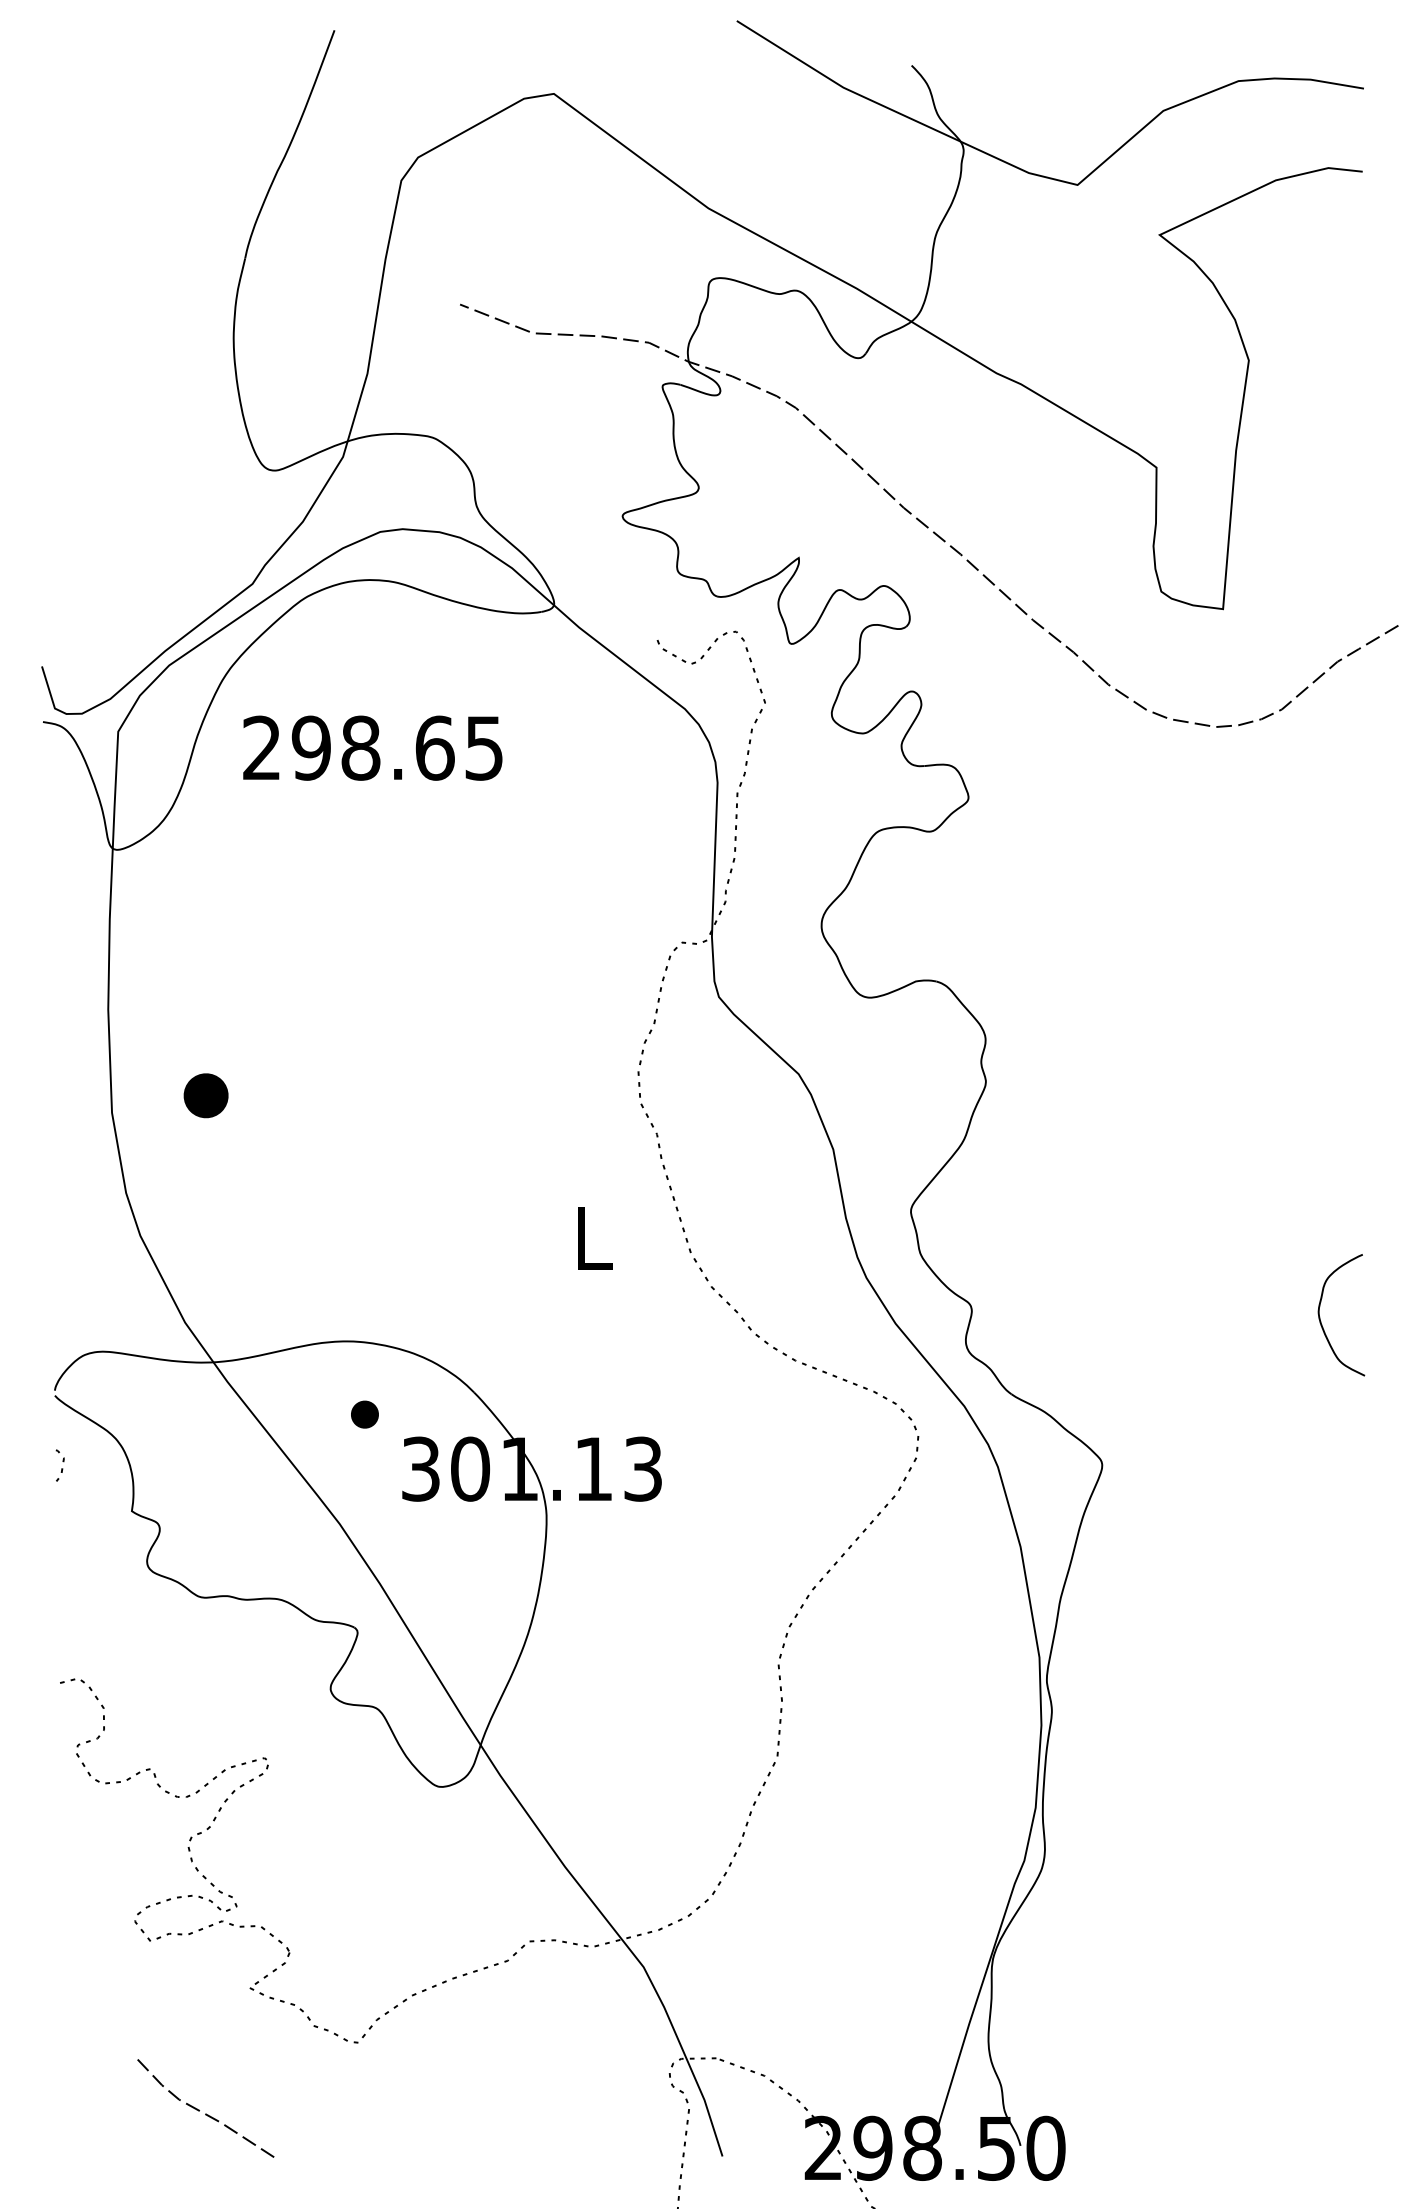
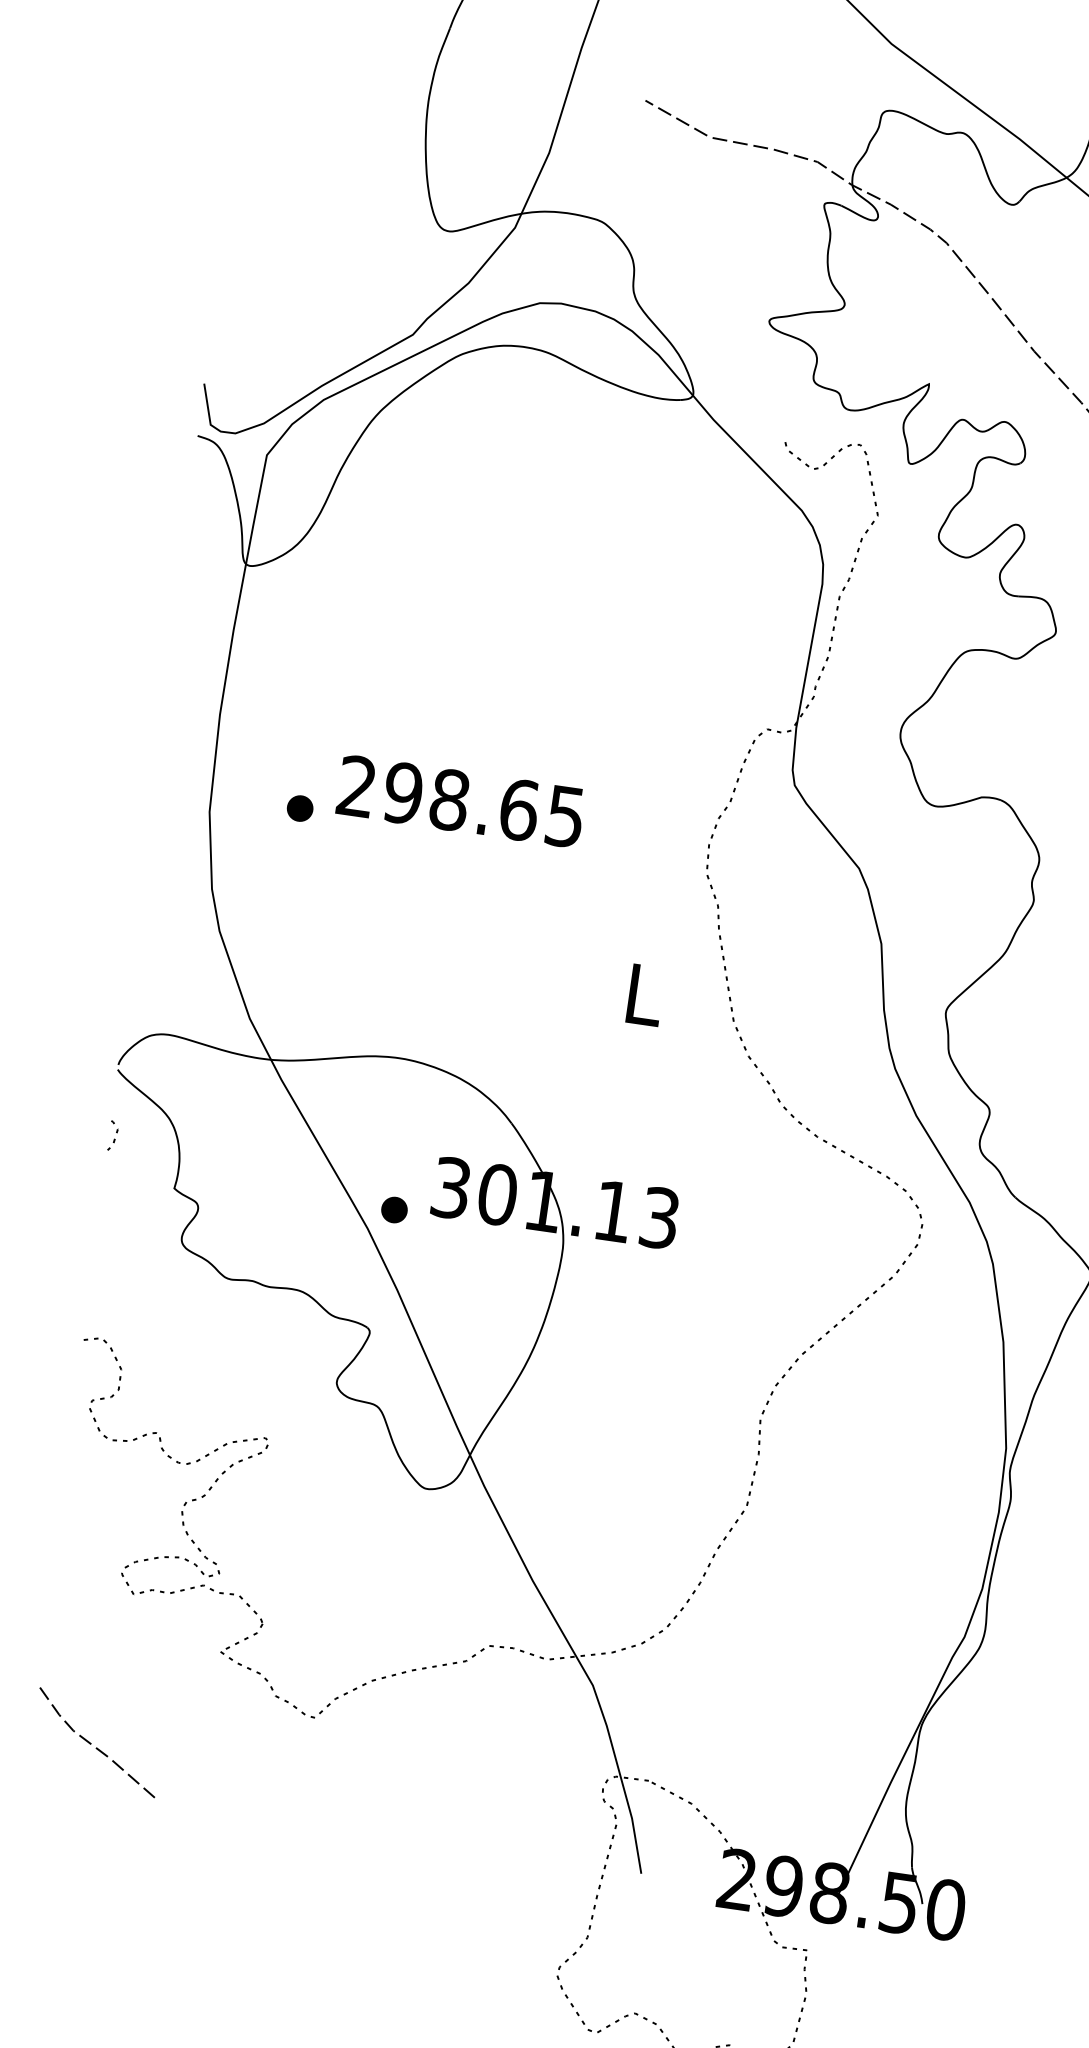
text: (372, 747) -> (460, 800), moved
part: (205, 1095) -> (299, 808), size x0.62
part: (364, 1414) -> (394, 1209), moved
line: (205, 2113) -> (96, 1747), moved

